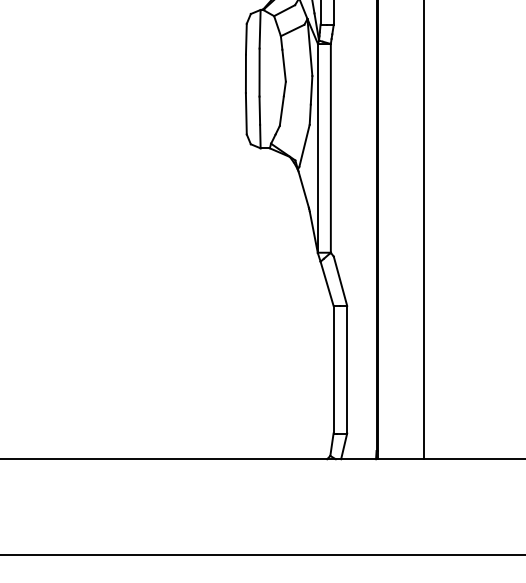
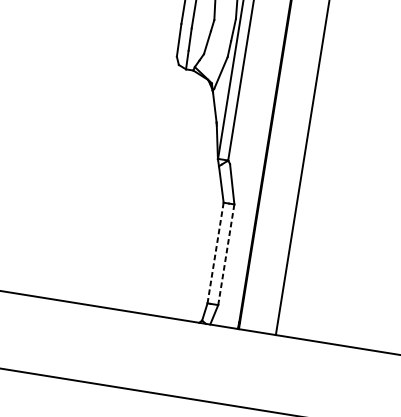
line: (333, 369) -> (215, 252), solid -> dashed
line: (347, 369) -> (226, 254), solid -> dashed

